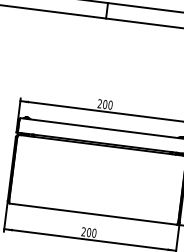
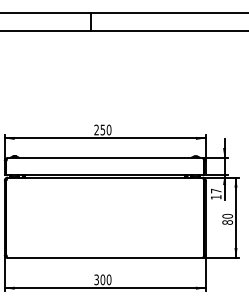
text: (104, 104) -> (102, 129), 200 -> 250
text: (83, 232) -> (96, 280), 200 -> 300

